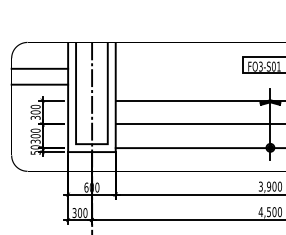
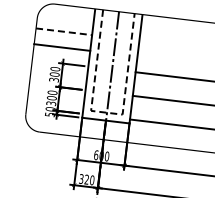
line: (40, 68) -> (64, 31), solid -> dashed
line: (91, 144) -> (106, 113), solid -> dashed
text: (80, 212) -> (87, 179), 300 -> 320

